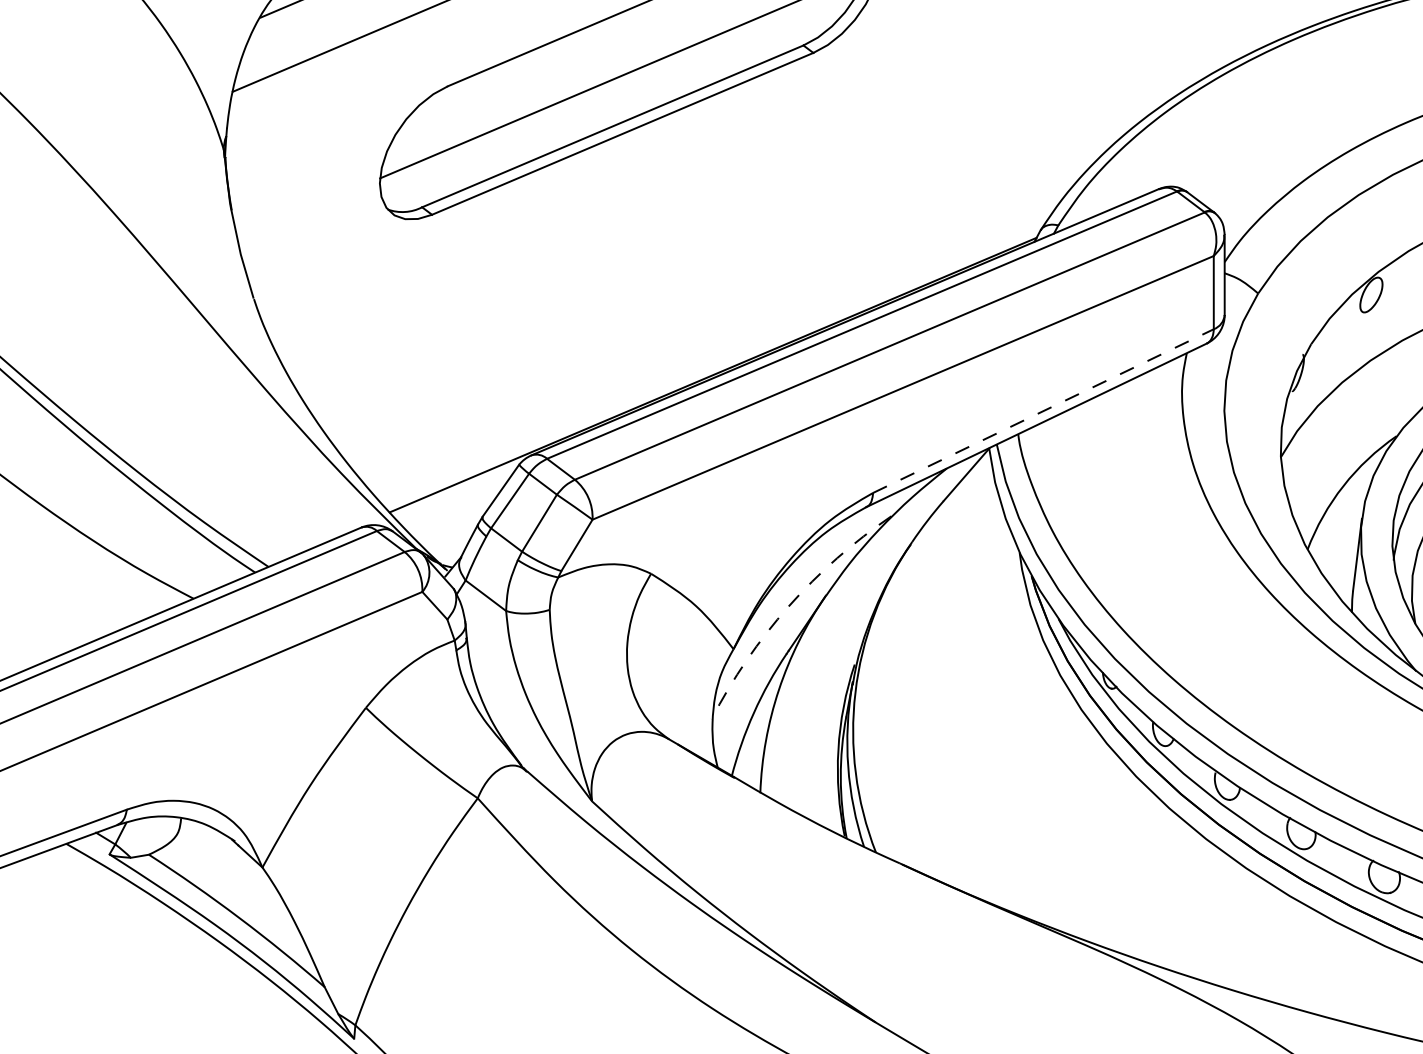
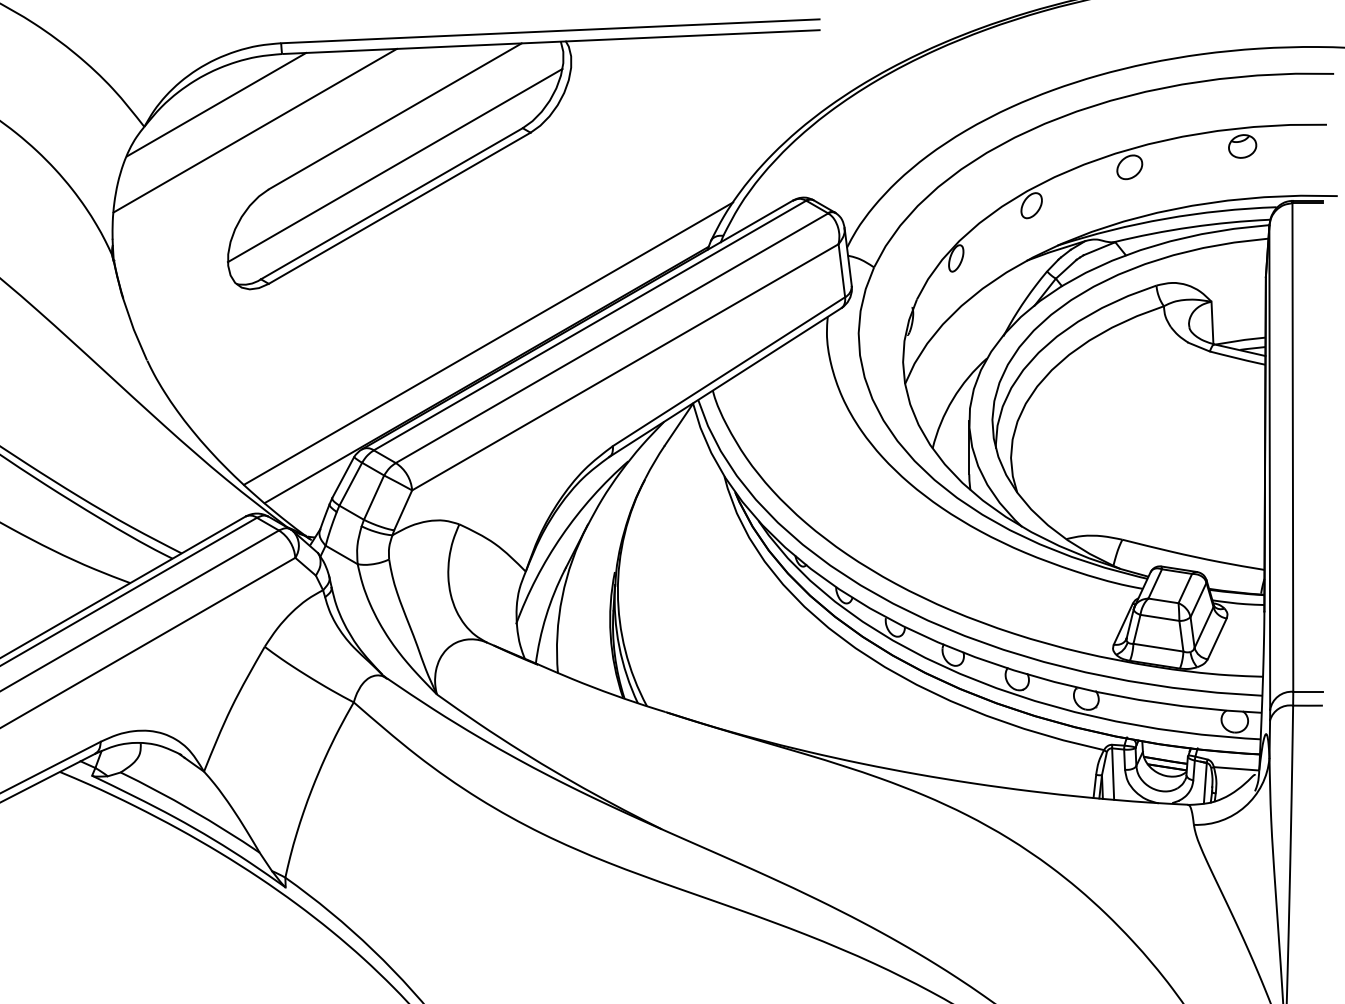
line: (720, 332) -> (488, 343), added
line: (1044, 410) -> (729, 371), dashed -> solid
arc: (788, 605) -> (561, 535), dashed -> solid

